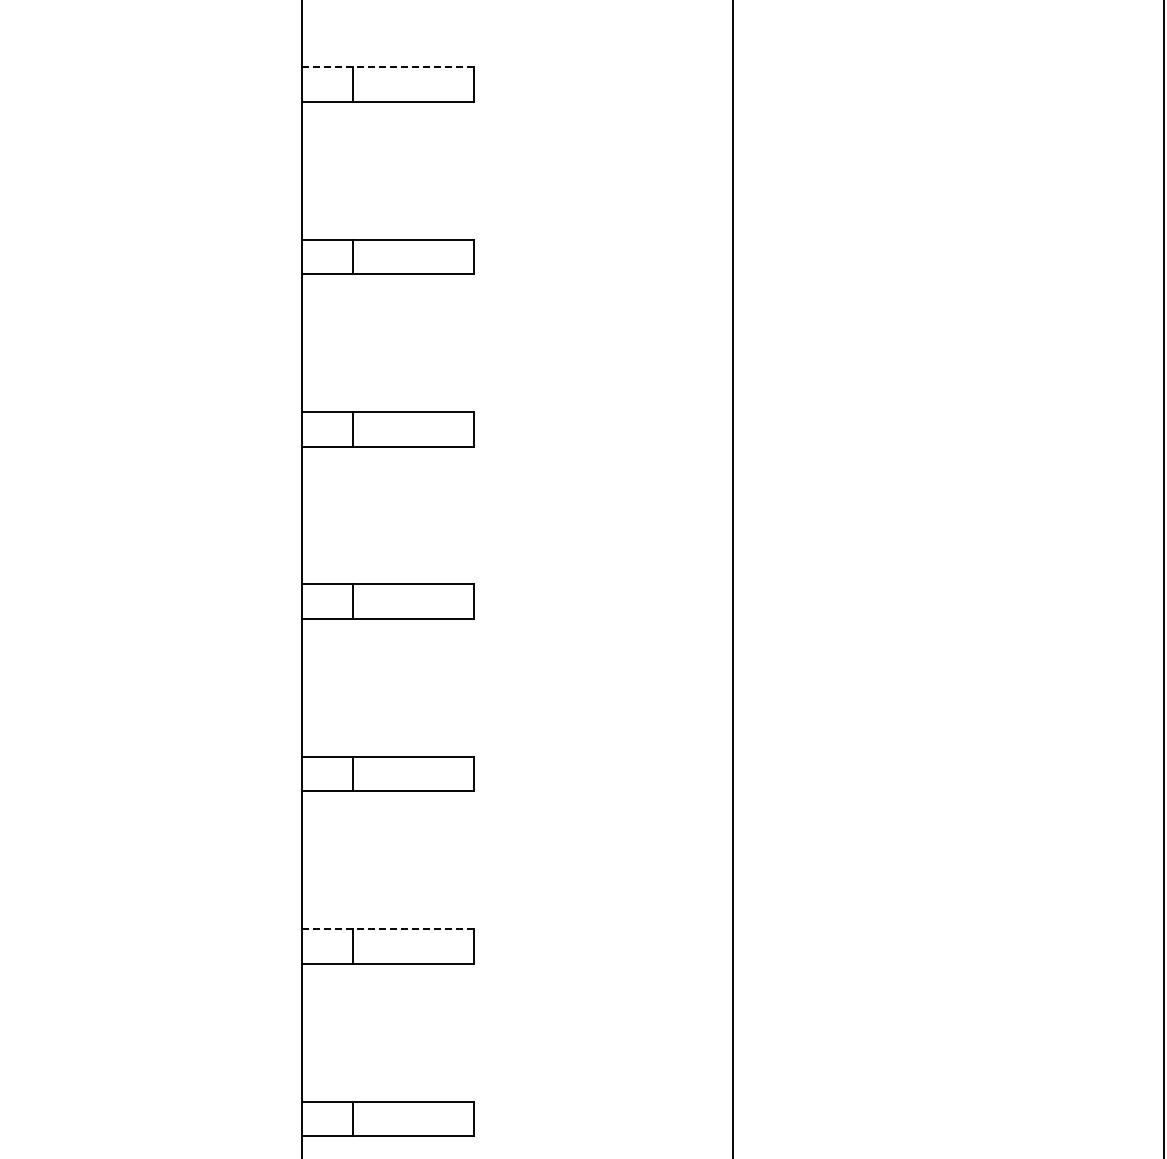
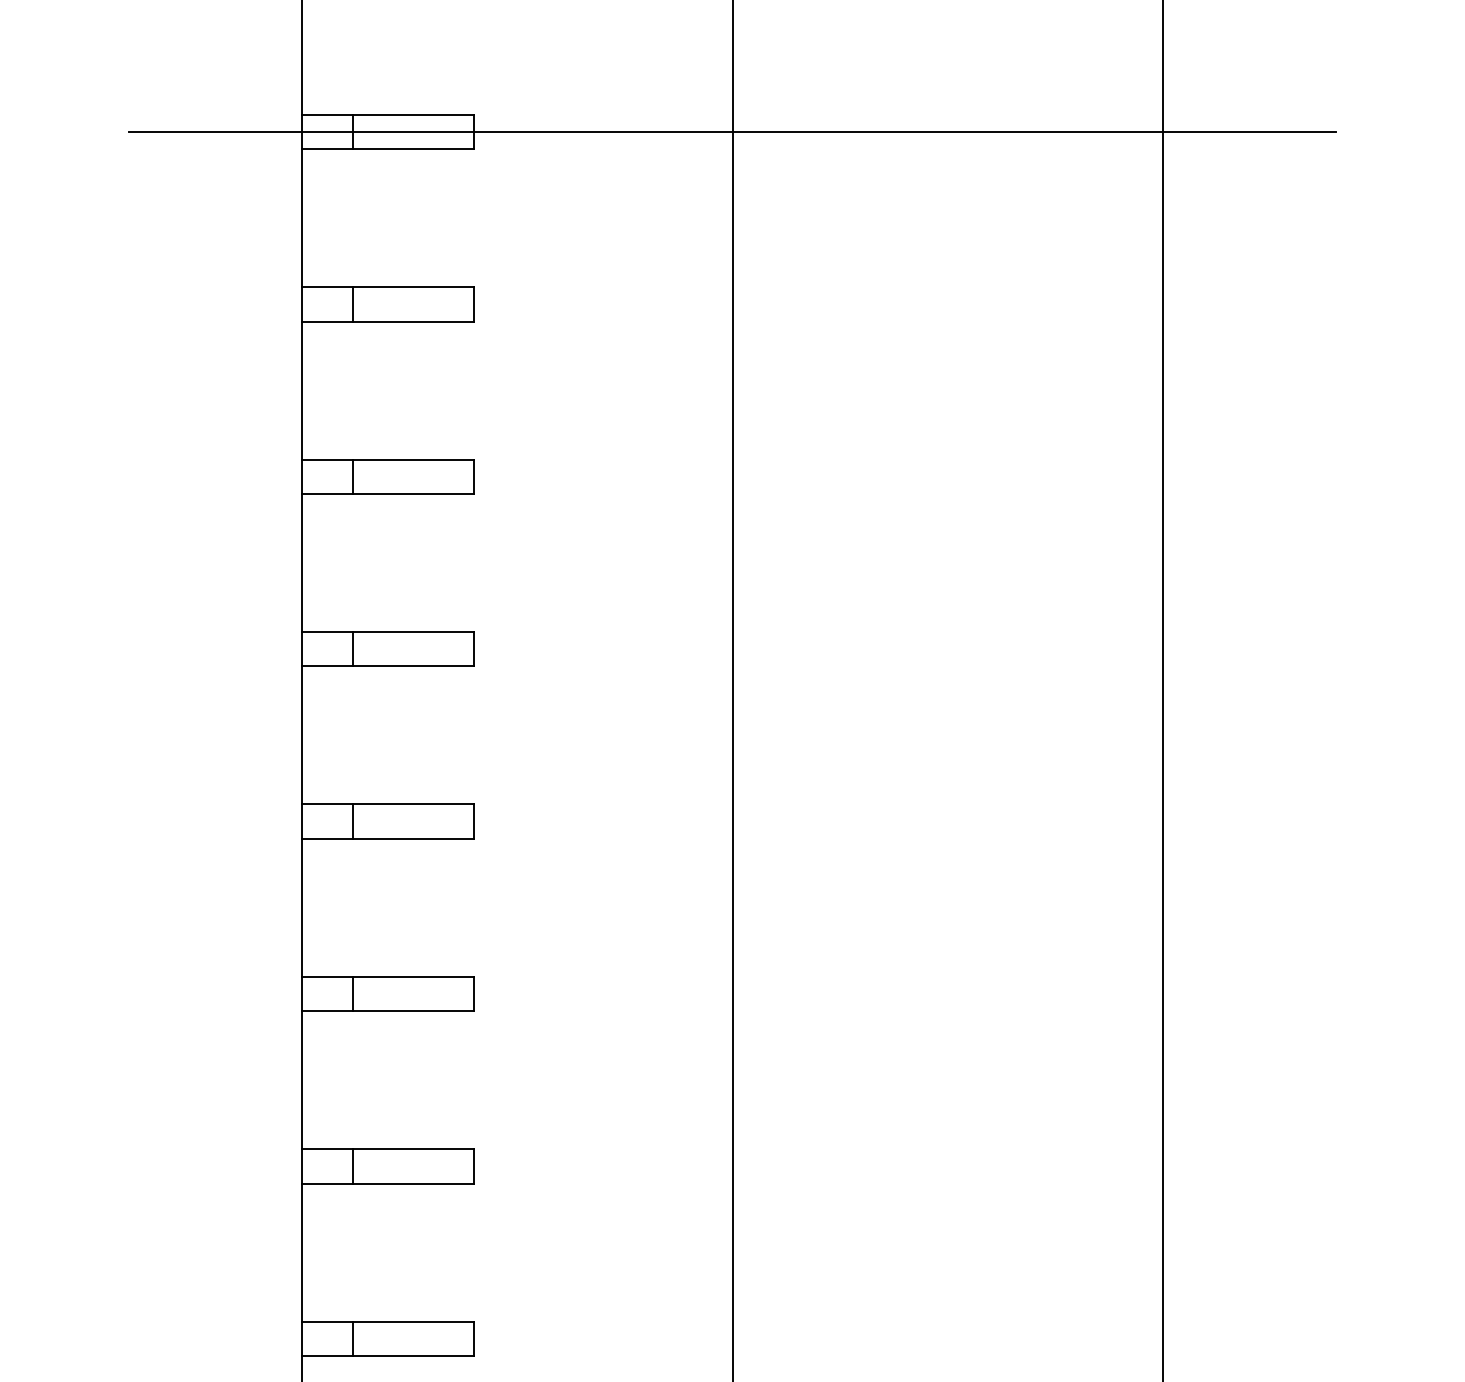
line: (387, 67) -> (387, 287), dashed -> solid
line: (387, 929) -> (387, 1149), dashed -> solid

